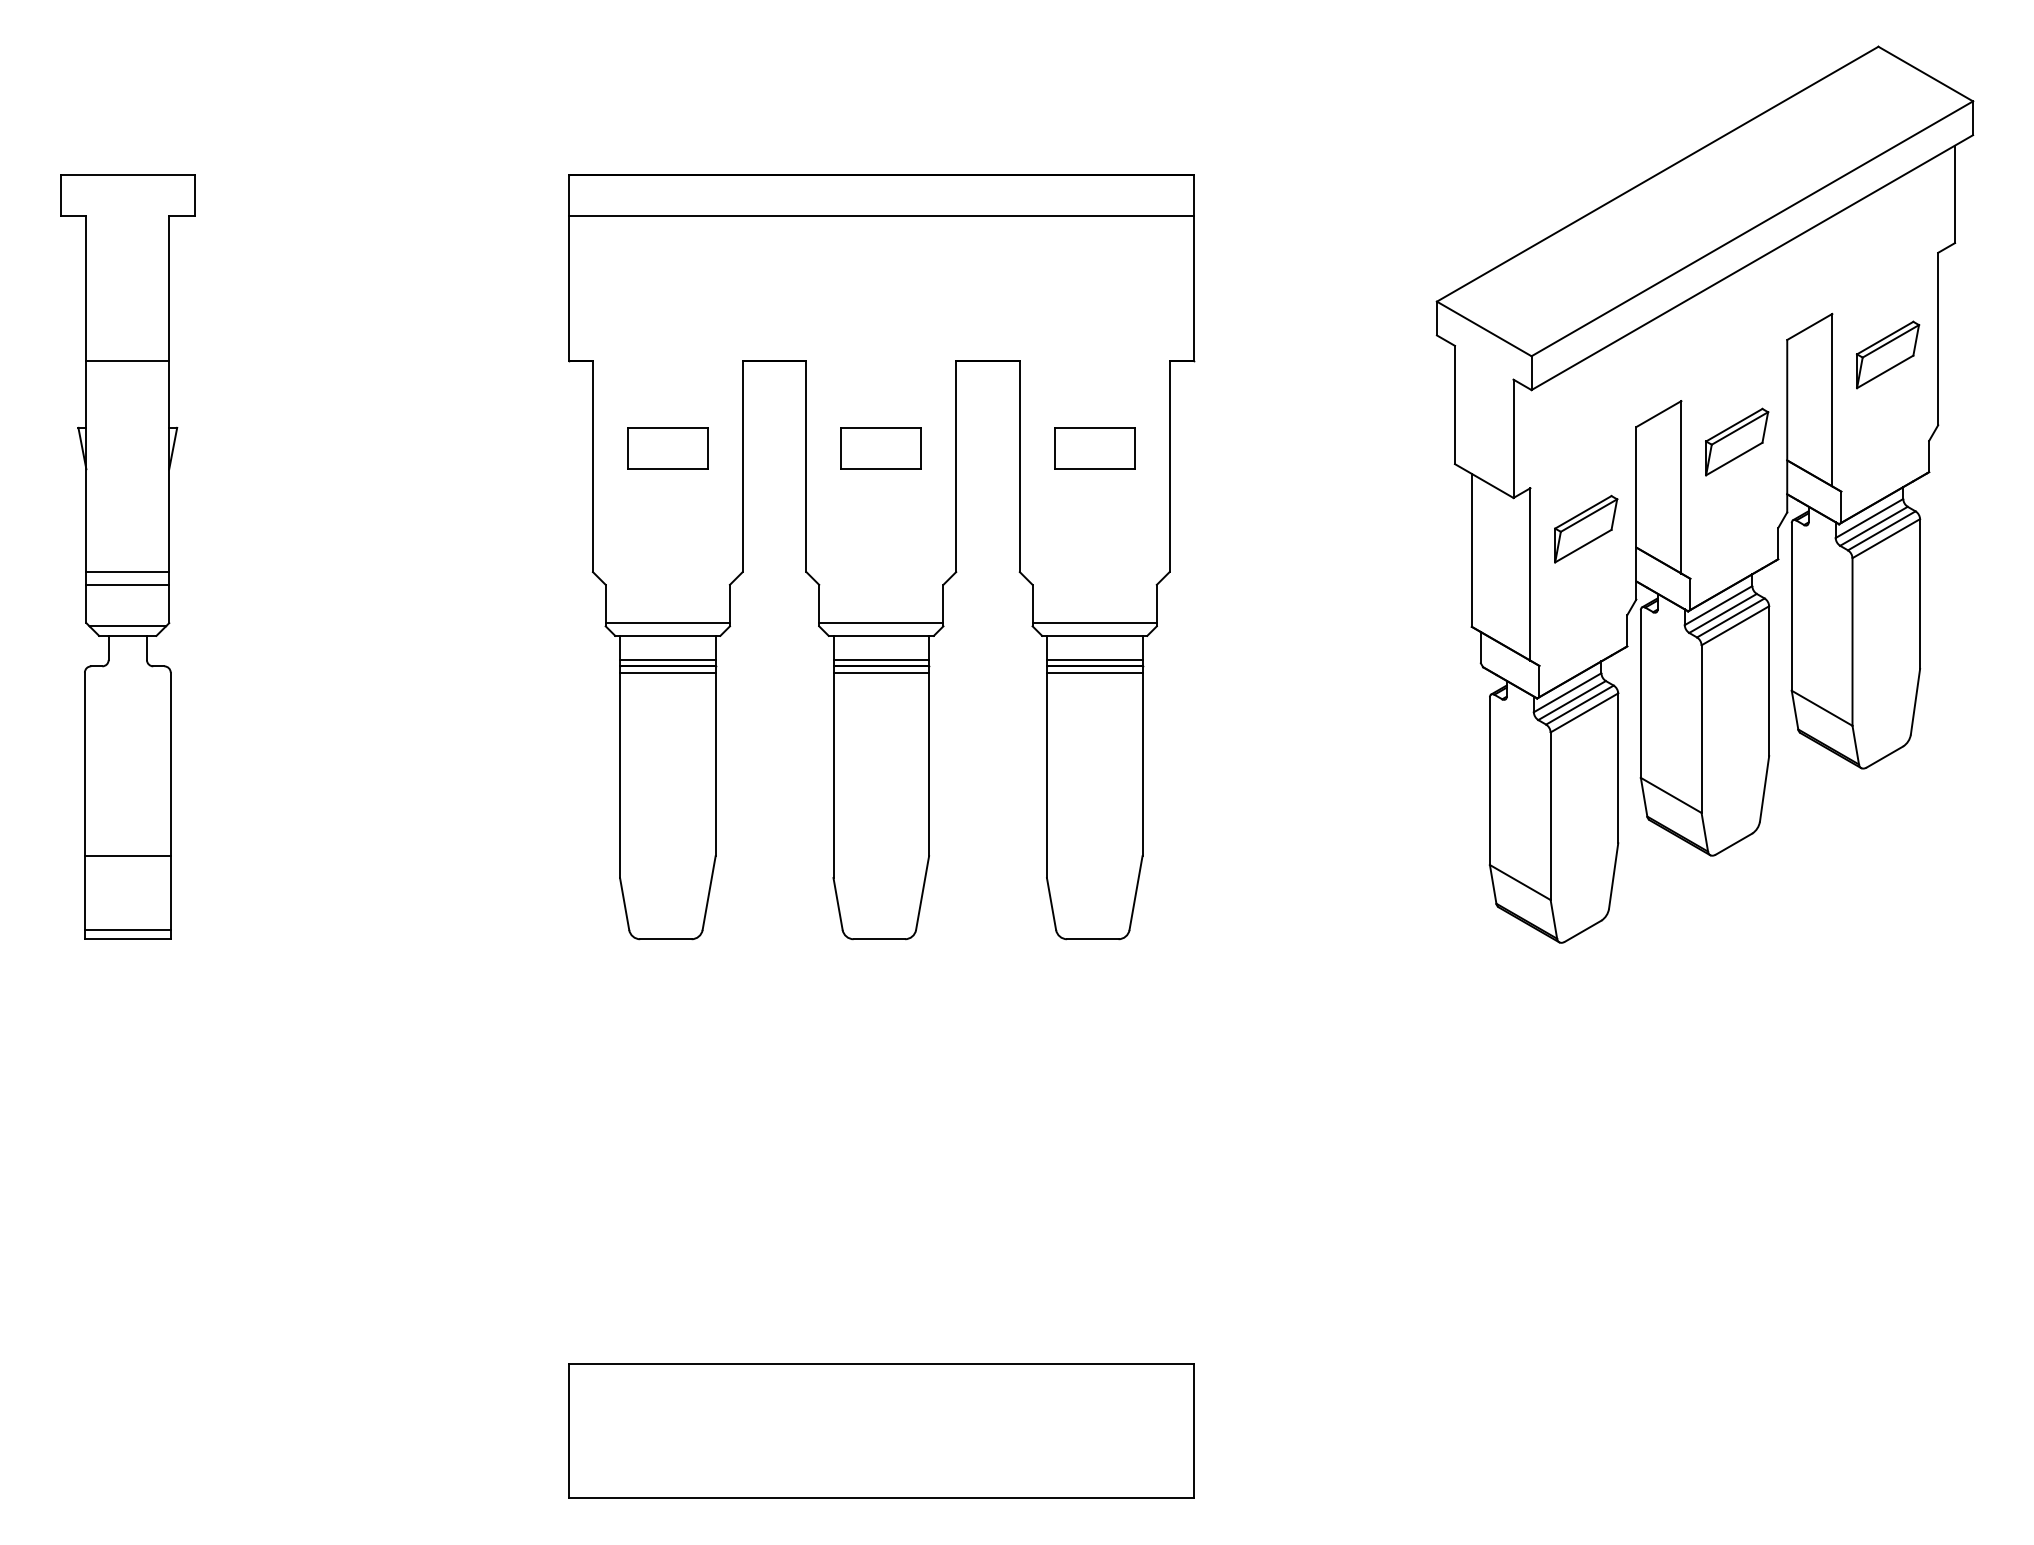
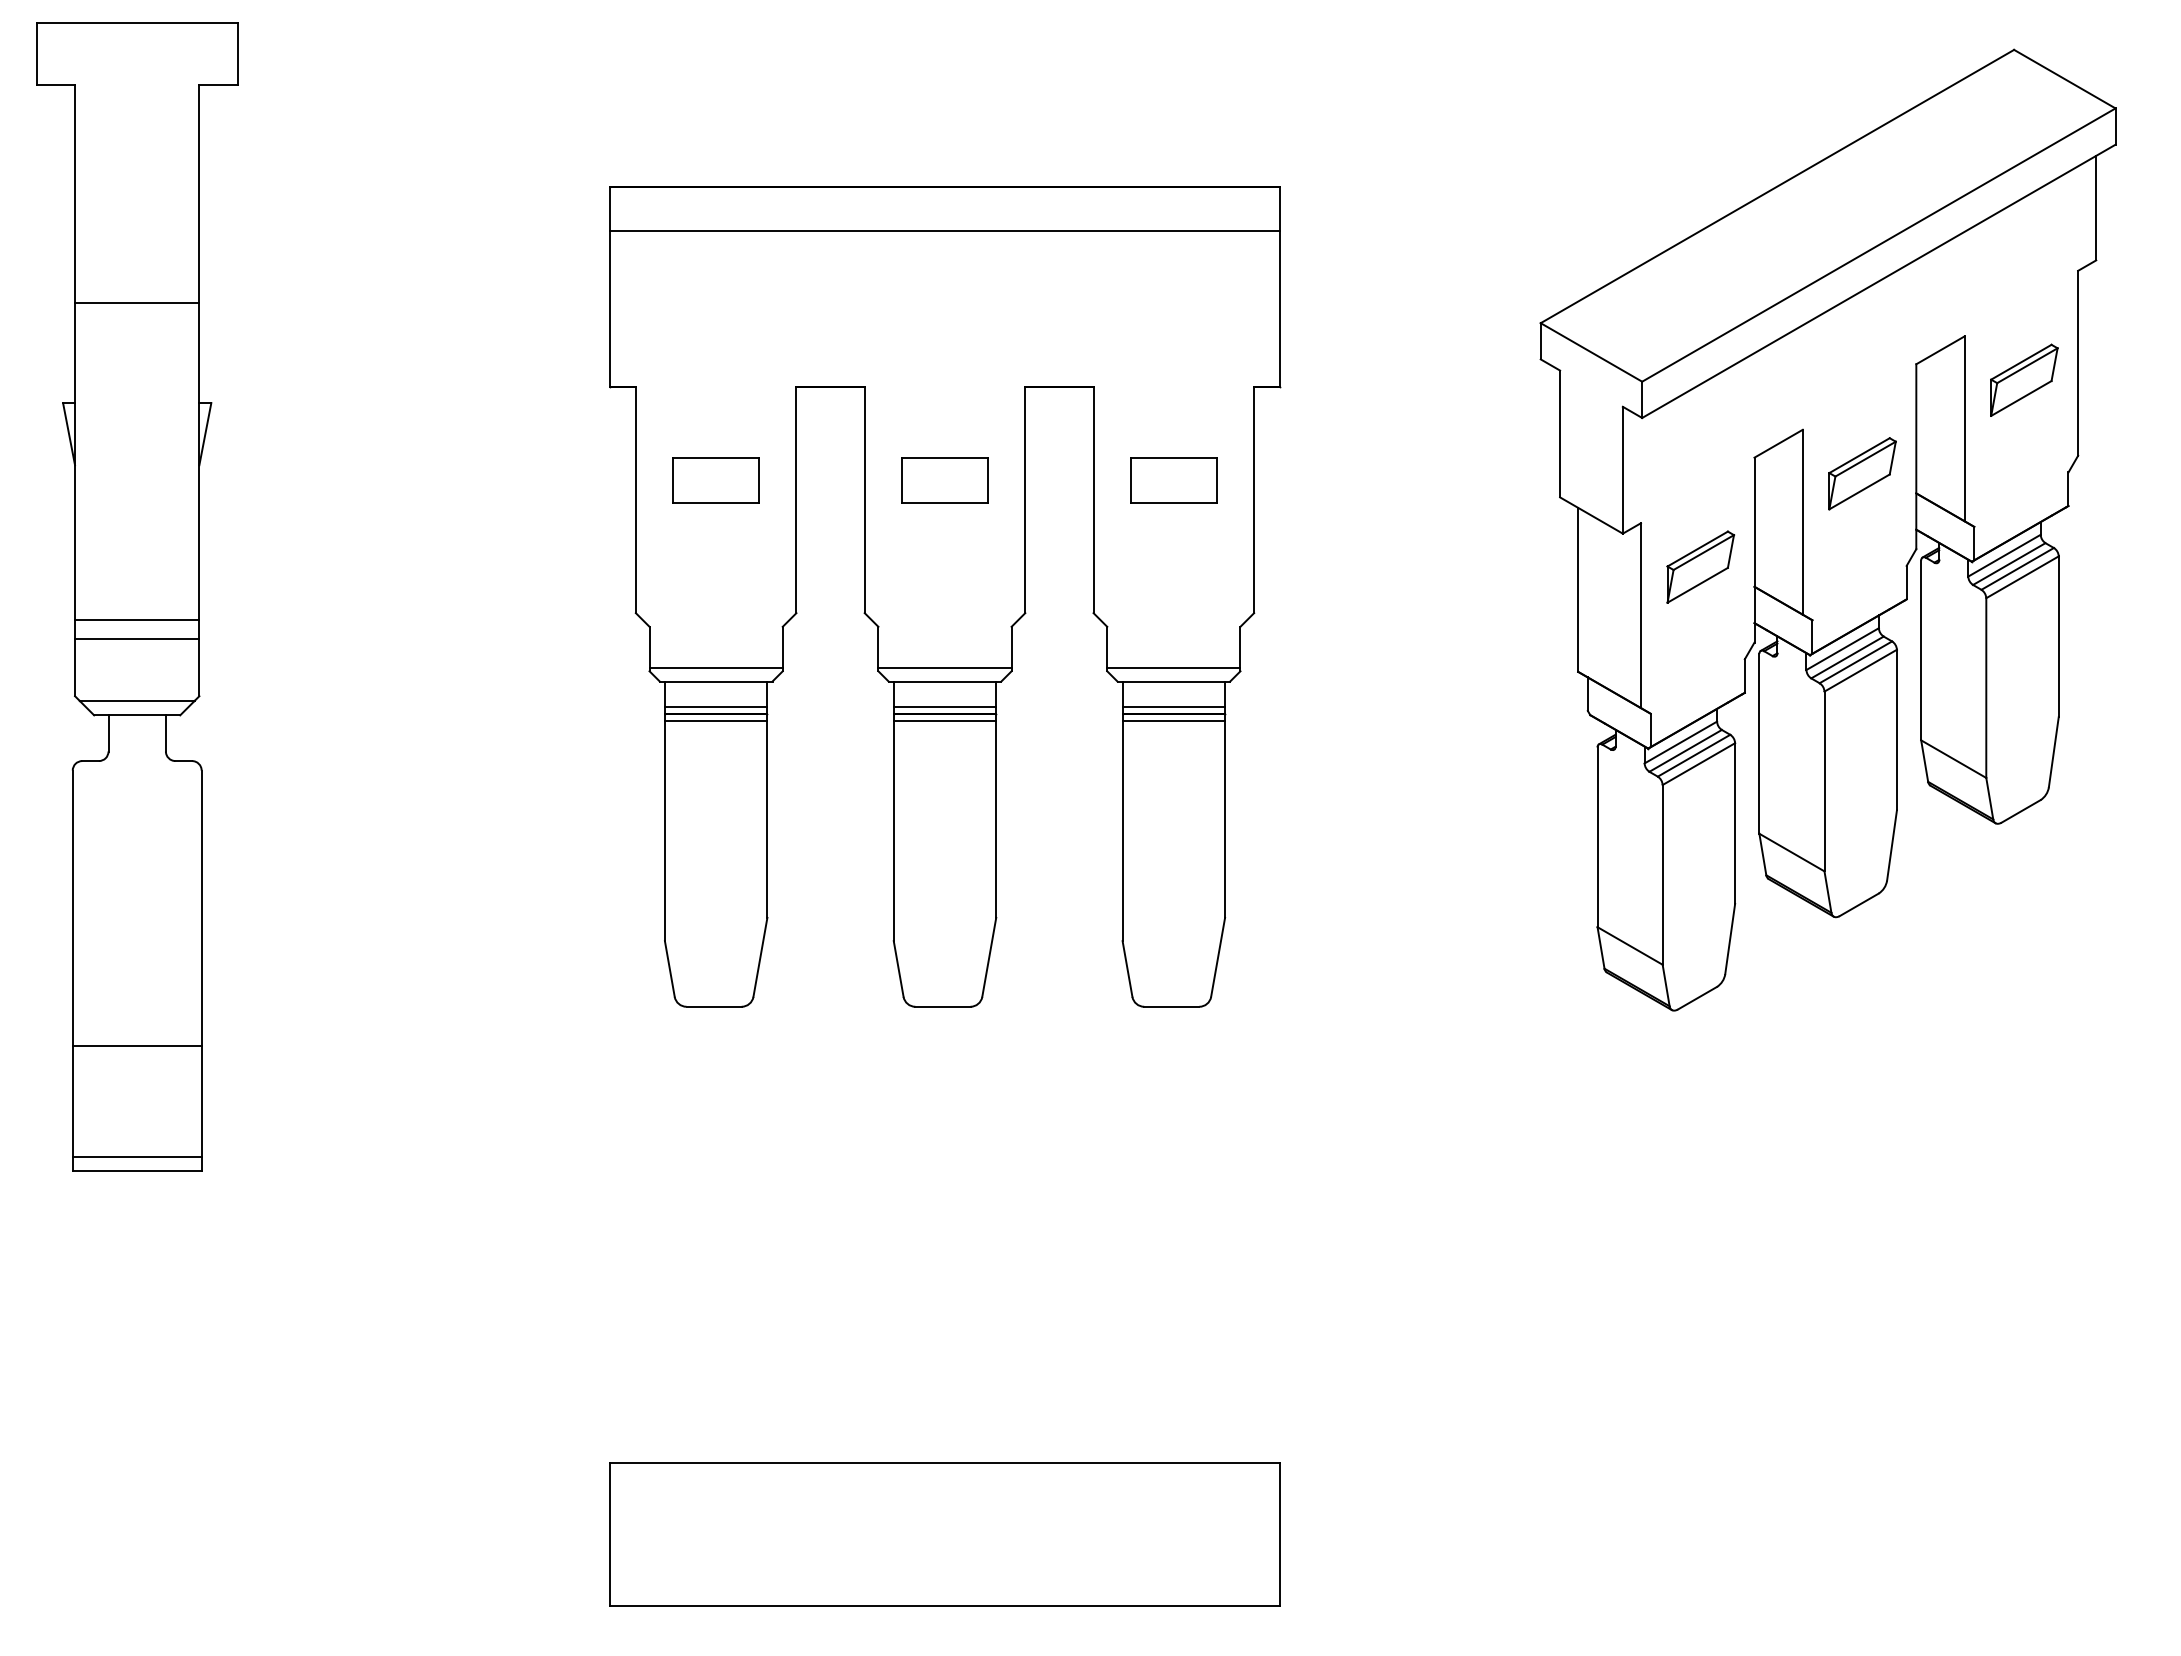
part: (127, 556) -> (136, 596), size x1.4

